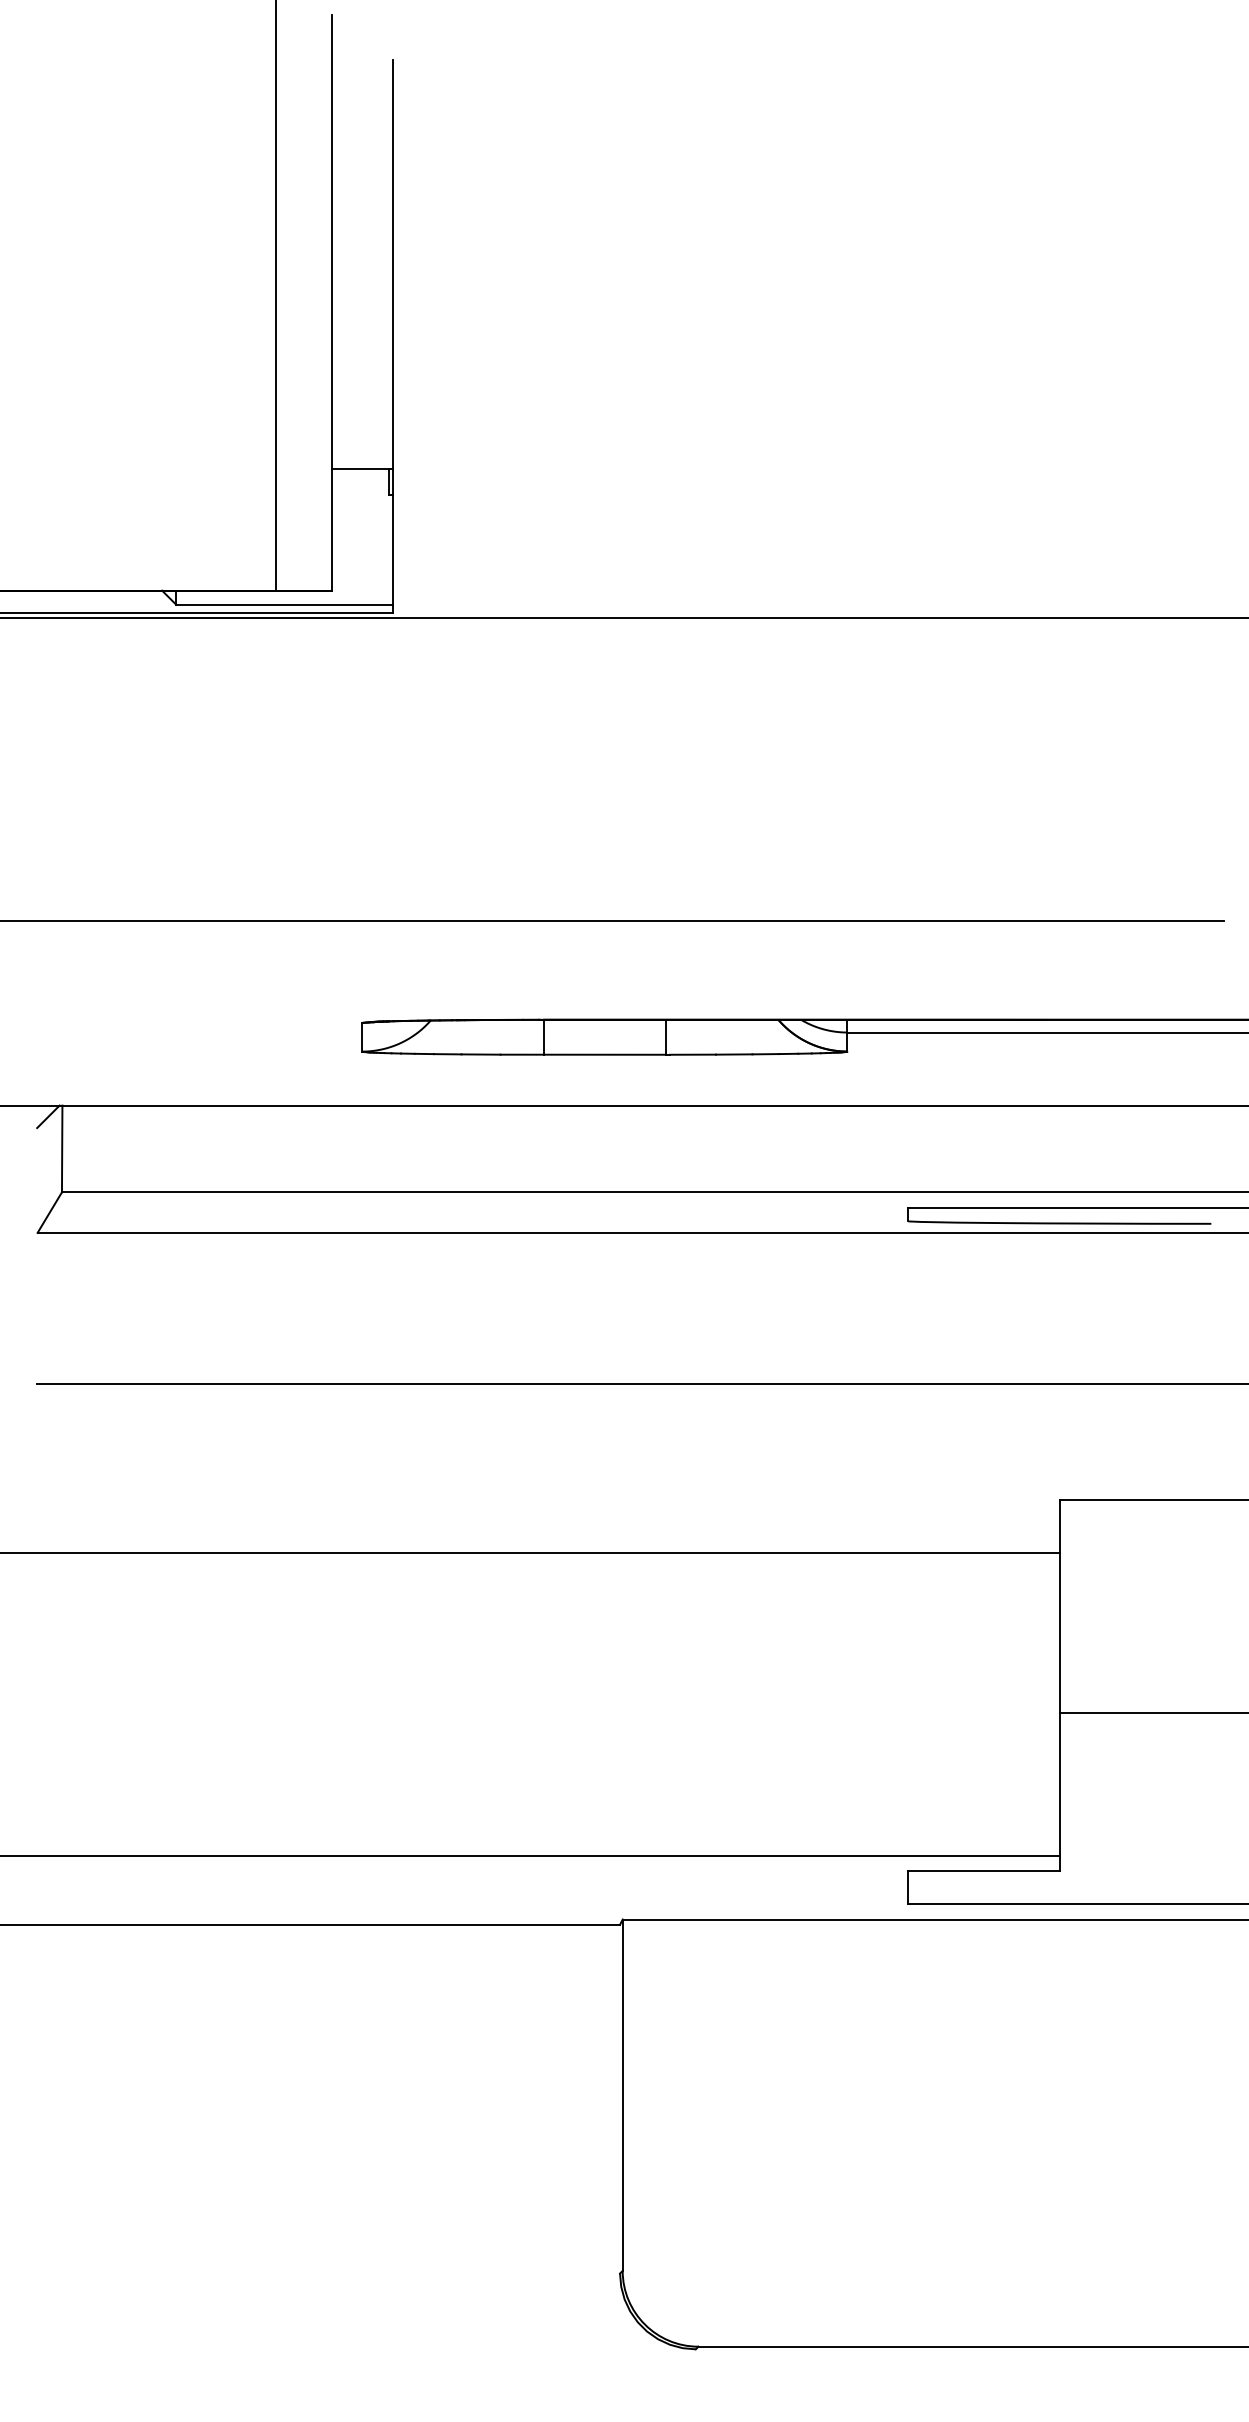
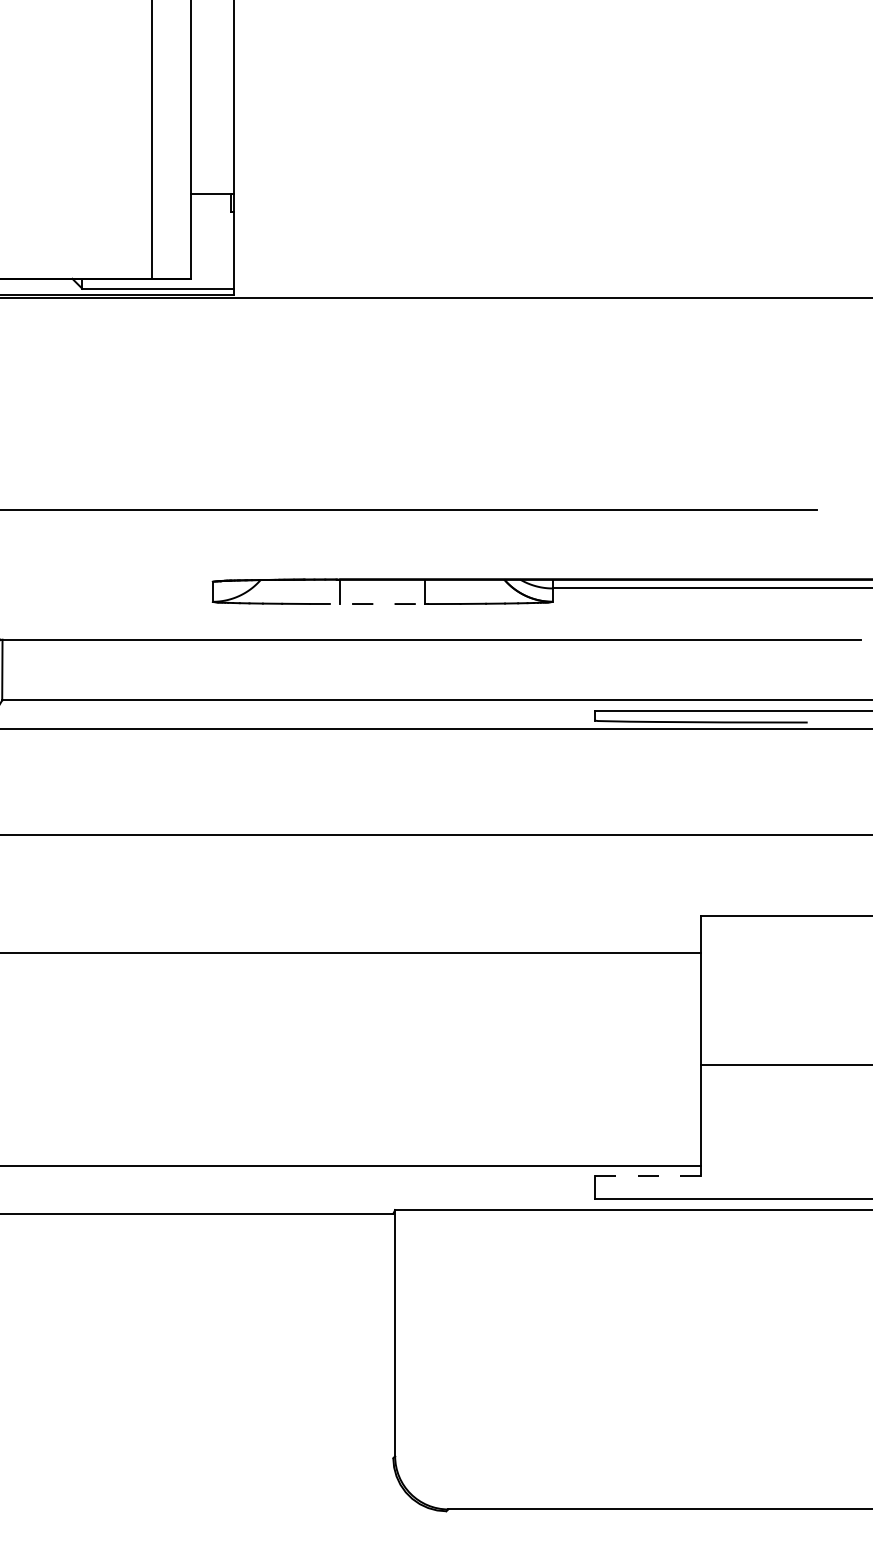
line: (583, 1054) -> (367, 603), solid -> dashed
line: (983, 1871) -> (648, 1176), solid -> dashed

